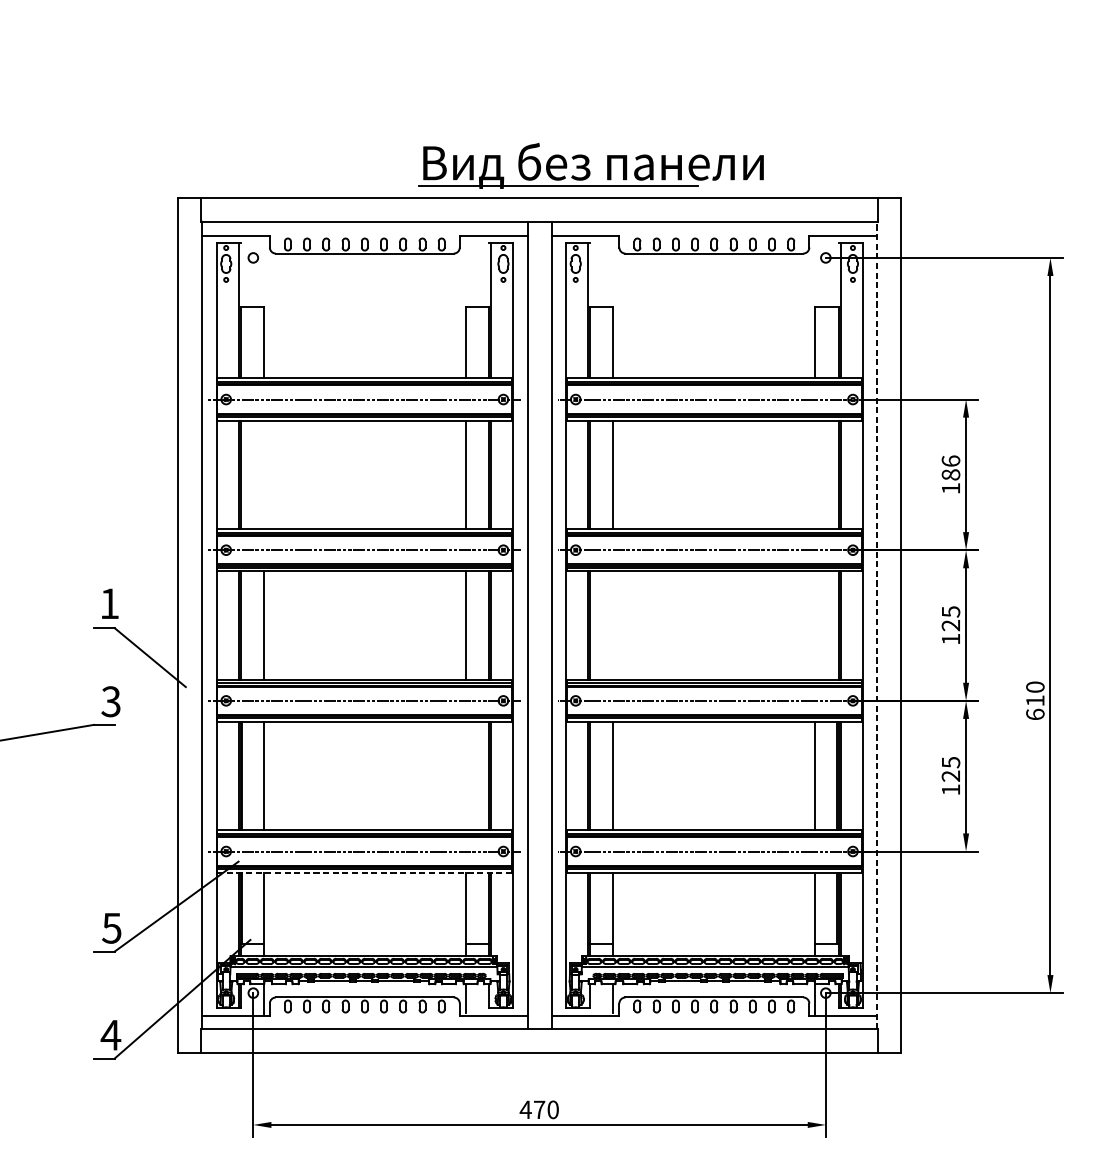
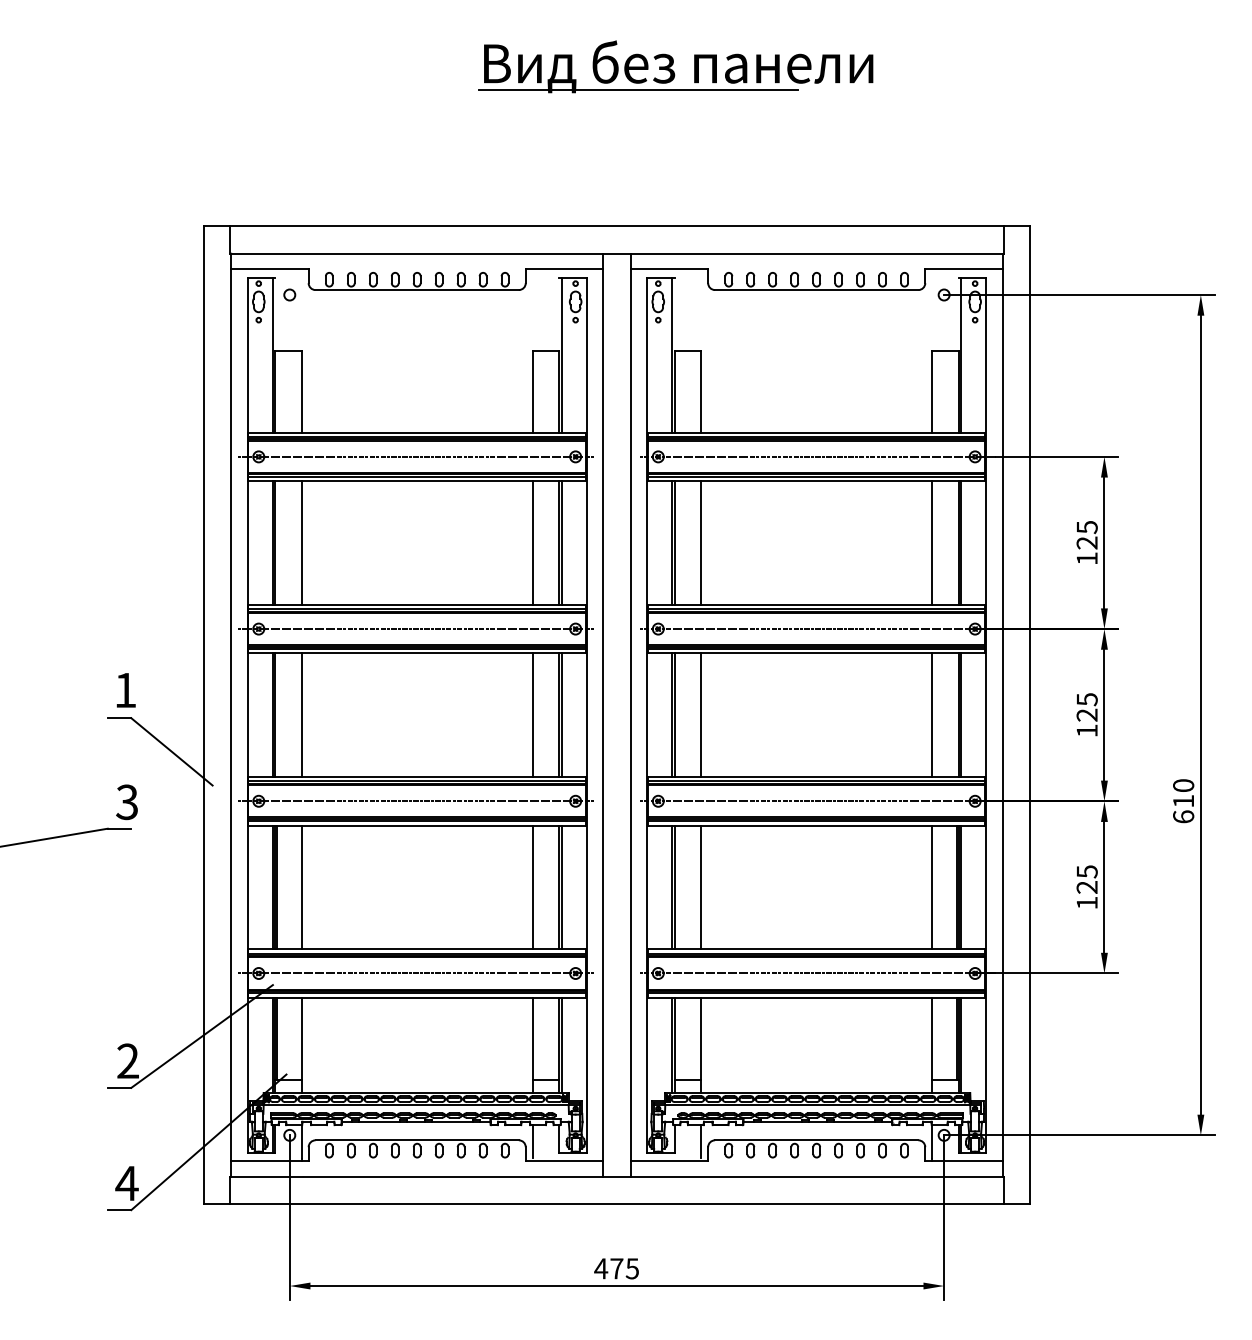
part: (590, 165) -> (675, 66), moved
text: (950, 467) -> (1086, 534), 186 -> 125
line: (263, 474) -> (301, 542), added
line: (815, 474) -> (932, 542), added
line: (613, 624) -> (701, 714), added
line: (815, 624) -> (932, 714), added
line: (876, 624) -> (1002, 714), dashed -> solid
line: (465, 776) -> (532, 887), added
line: (365, 872) -> (417, 997), dashed -> solid
text: (111, 927) -> (127, 1060), 5 -> 2
text: (552, 1109) -> (631, 1268), 470 -> 475

